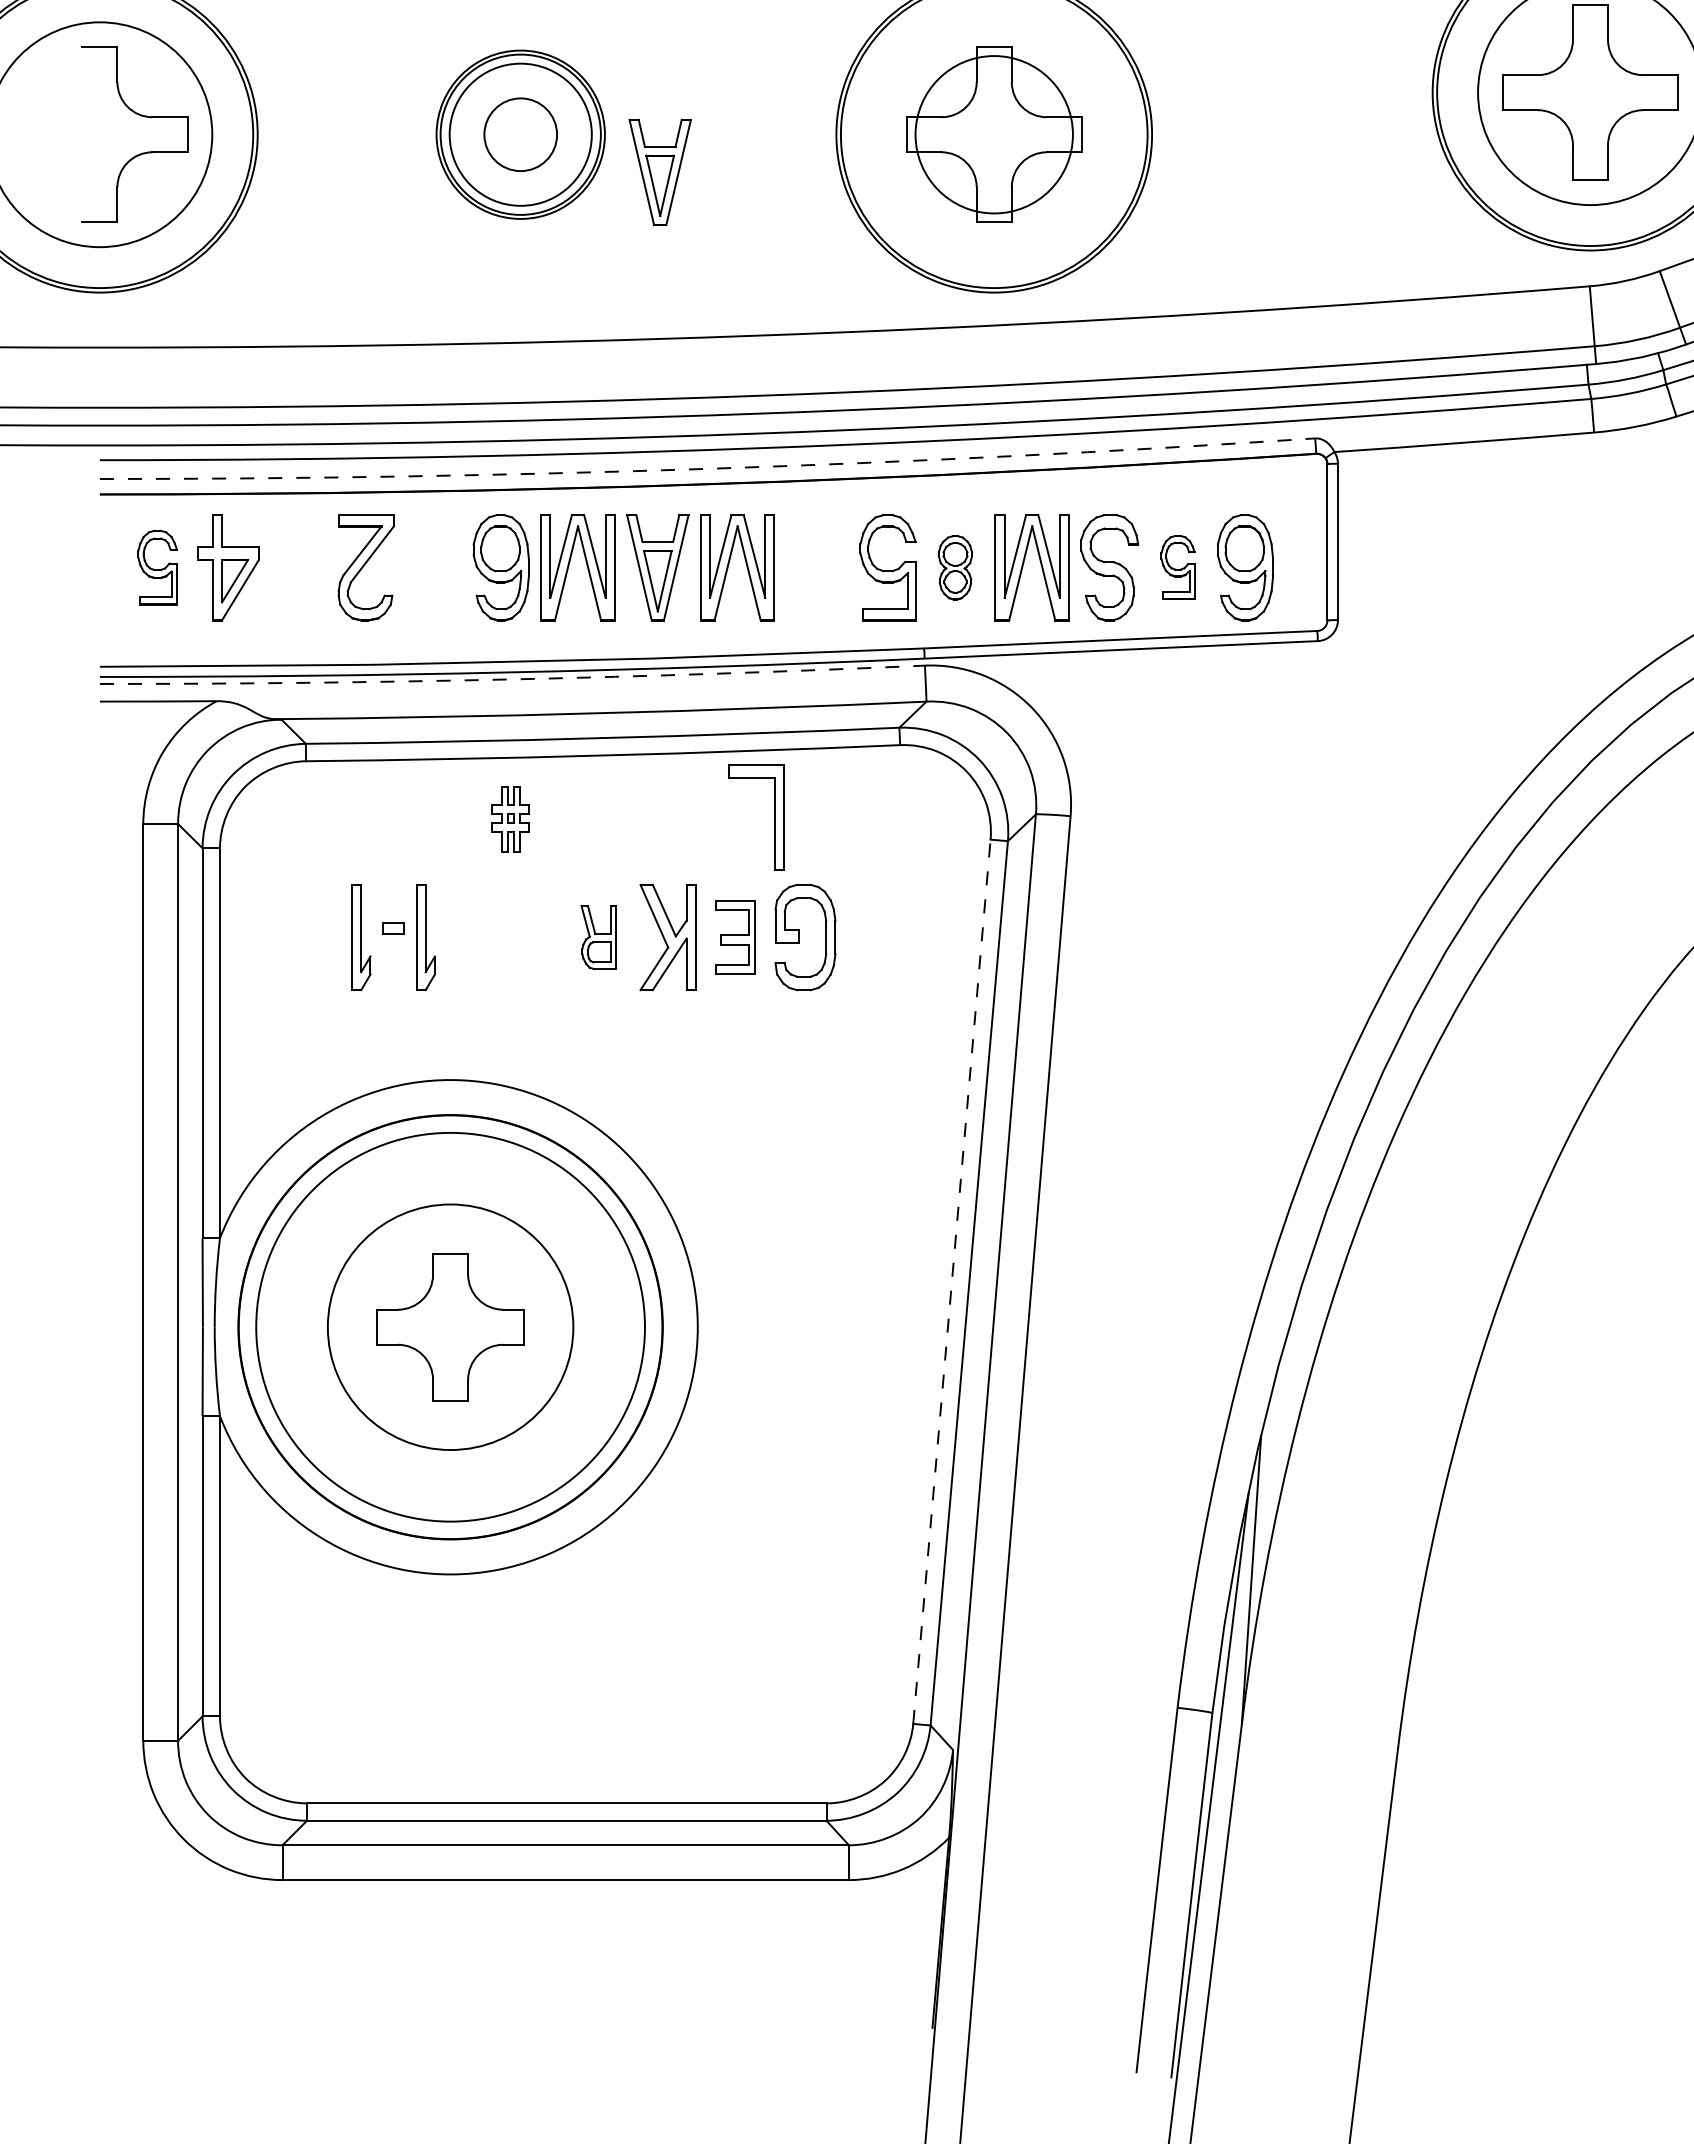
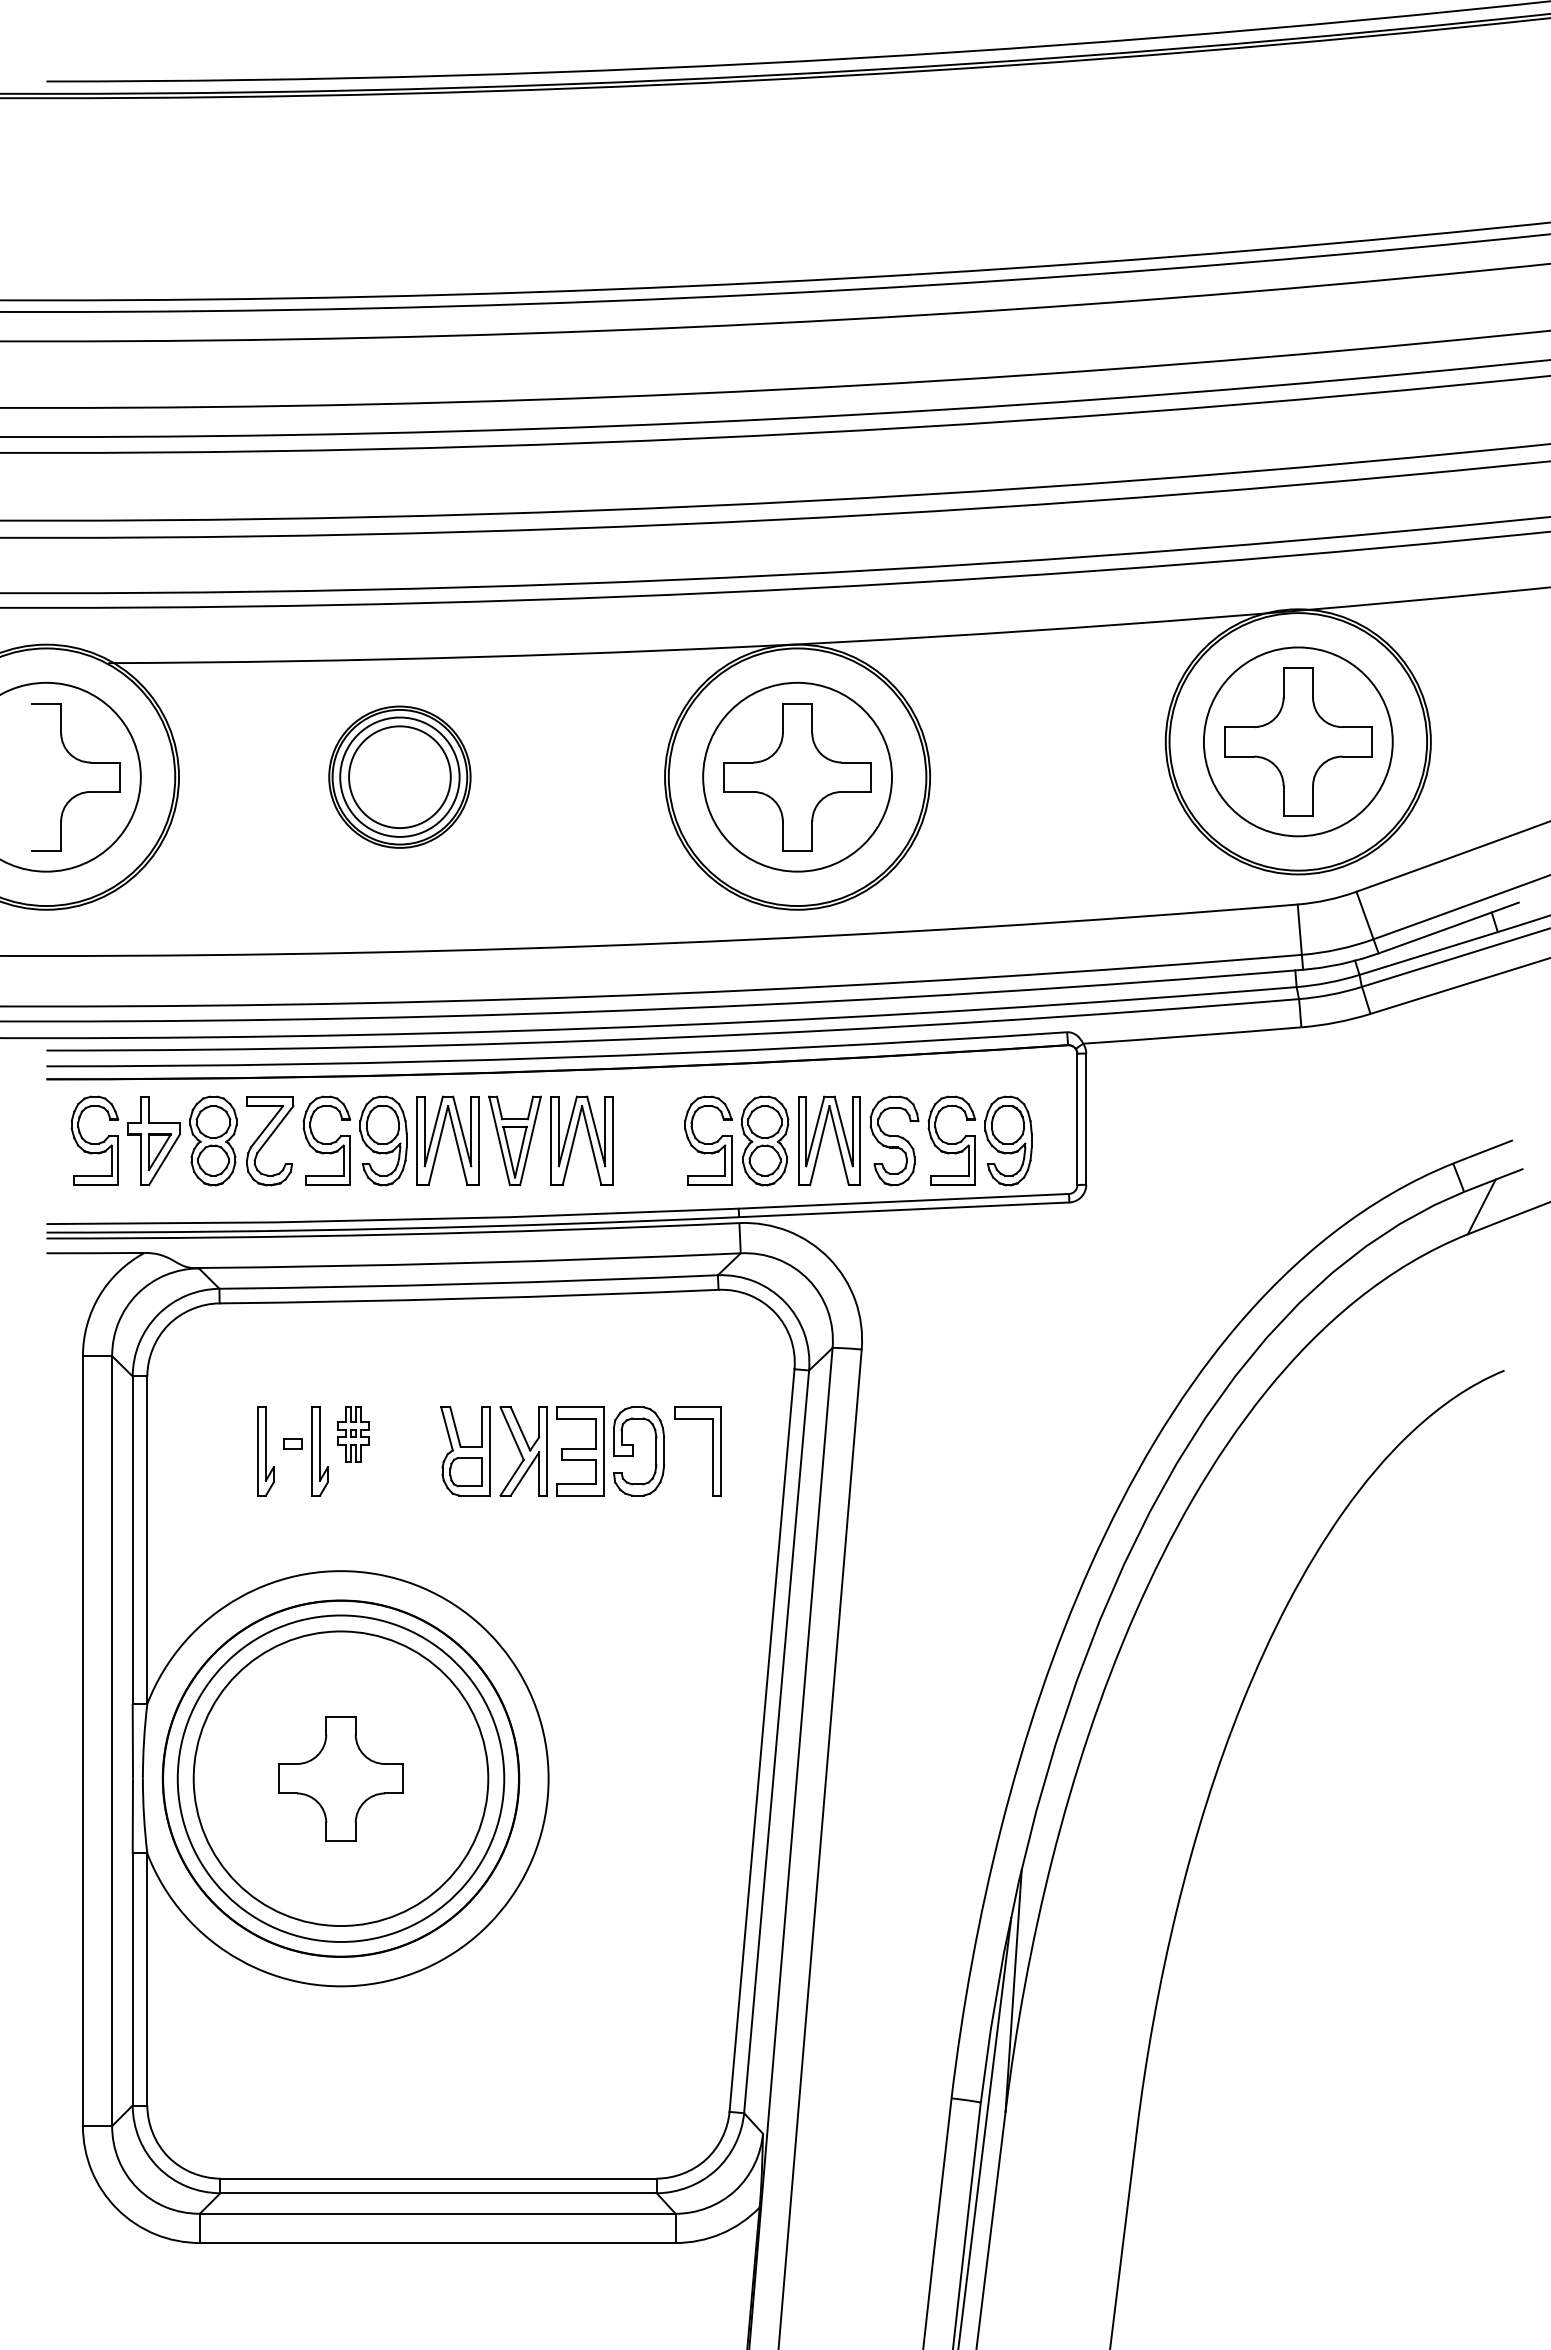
circle: (994, 133) -> (797, 776), size x1.43
circle: (520, 135) -> (399, 777), size x1.67
part: (659, 171) -> (516, 808), removed
arc: (708, 468) -> (557, 1057), dashed -> solid
part: (157, 567) -> (94, 1140), size x1.43
part: (298, 567) -> (213, 1140), added
part: (433, 567) -> (326, 1140), added
part: (954, 567) -> (764, 1140), size x1.67
part: (1177, 567) -> (951, 1140), size x1.67
arc: (513, 679) -> (393, 1234), dashed -> solid
part: (773, 817) -> (712, 1451), moved
part: (510, 819) -> (353, 1434), moved
part: (598, 937) -> (465, 1451), size x1.67
part: (735, 937) -> (580, 1451), size x1.43
line: (952, 1281) -> (762, 1740), dashed -> solid
circle: (449, 1326) -> (340, 1778), size x1.43

